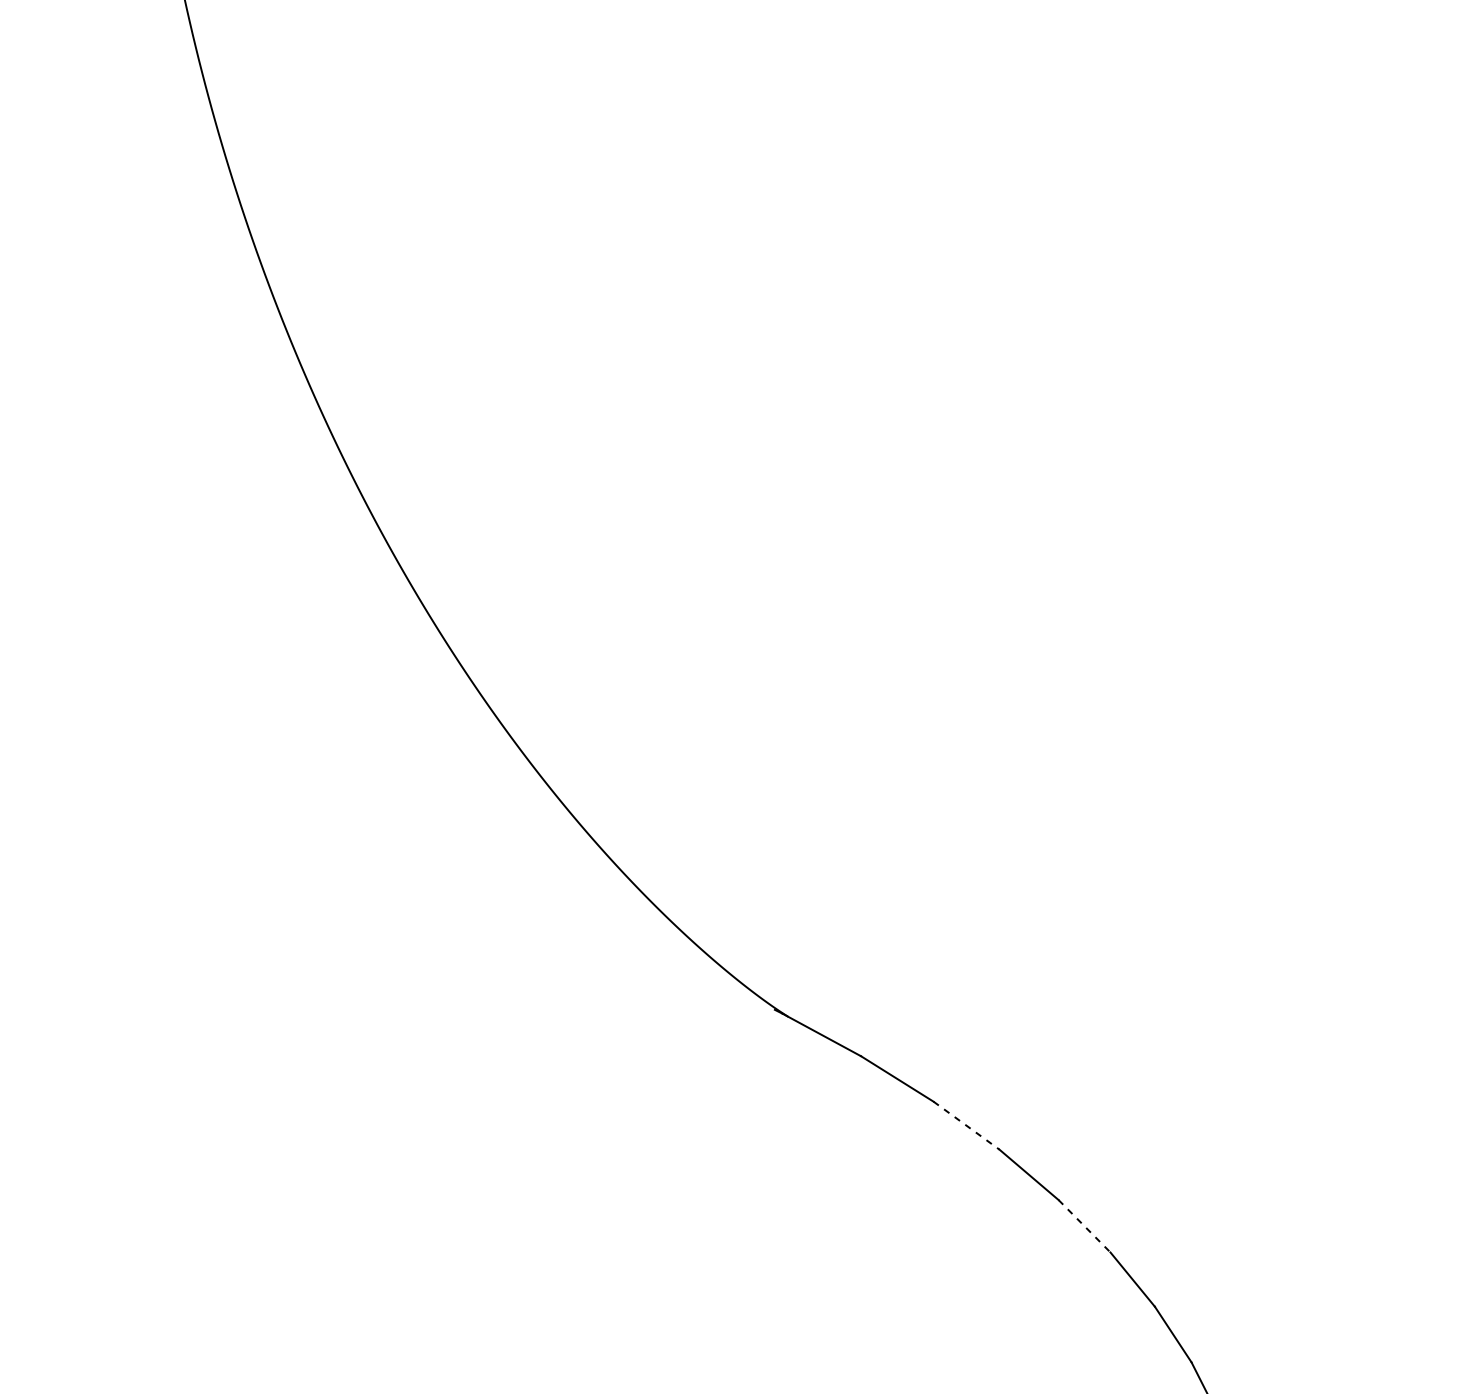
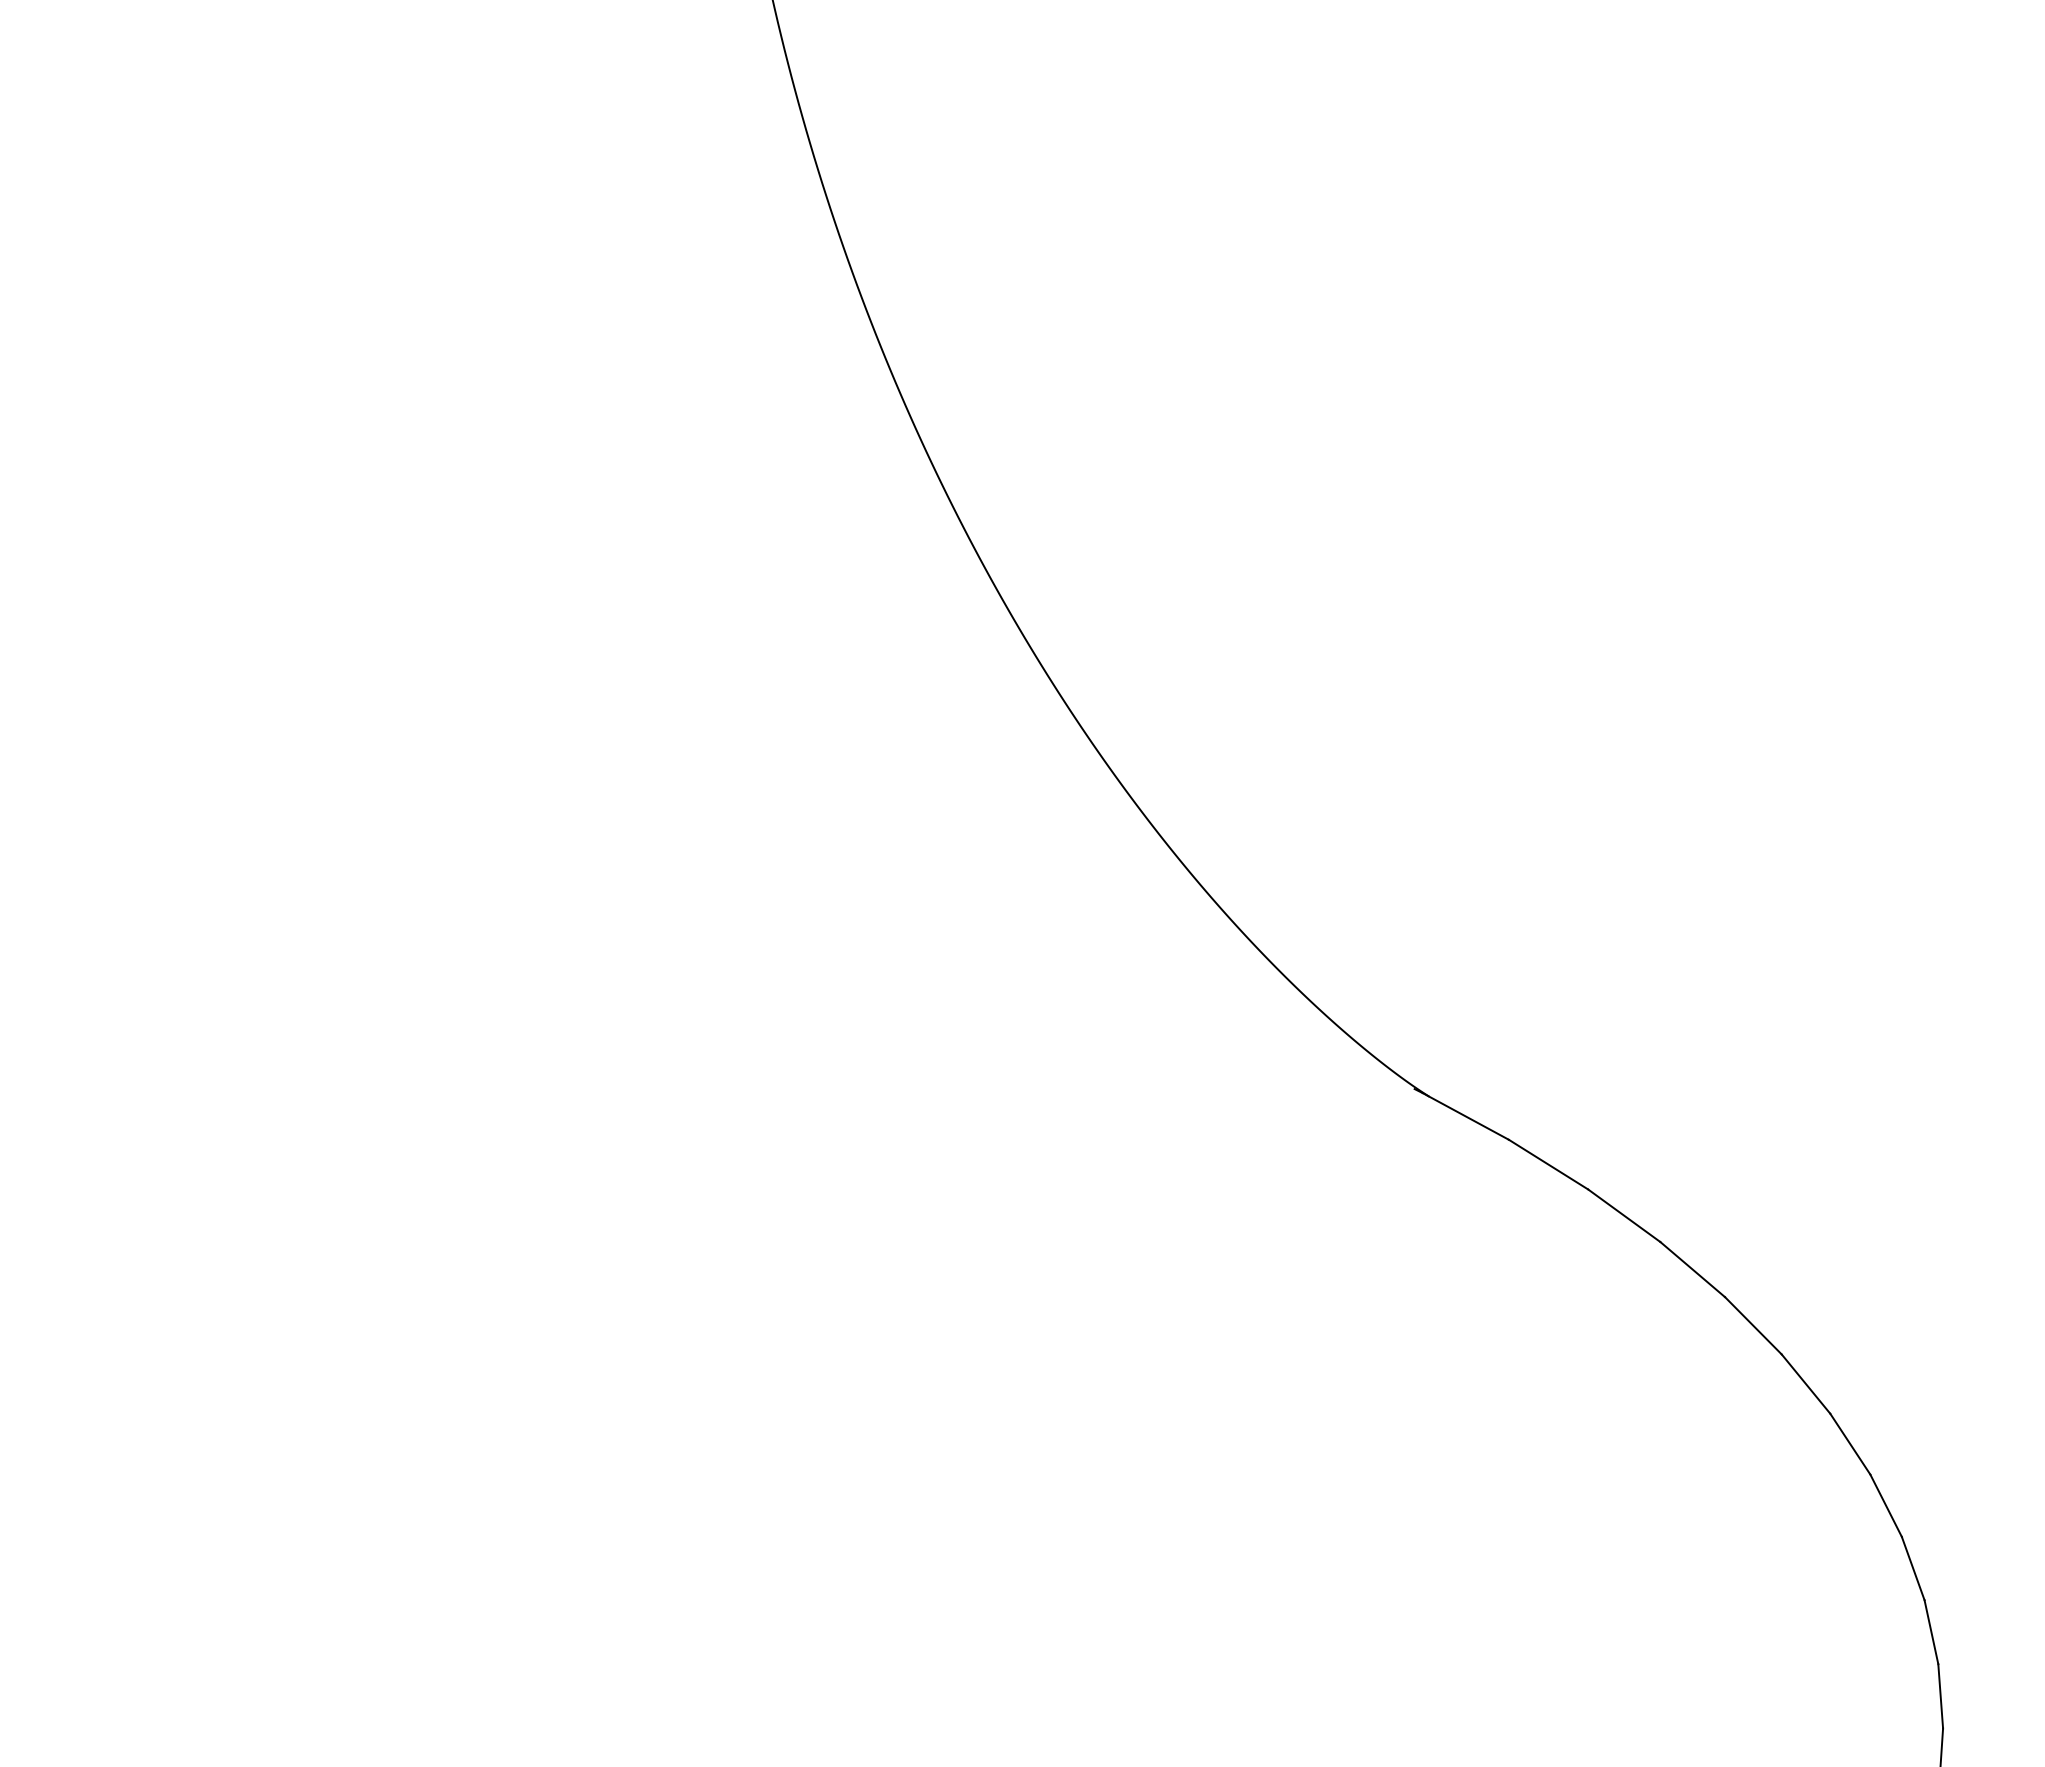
line: (966, 1125) -> (1624, 1215), dashed -> solid
line: (1084, 1226) -> (1753, 1326), dashed -> solid

